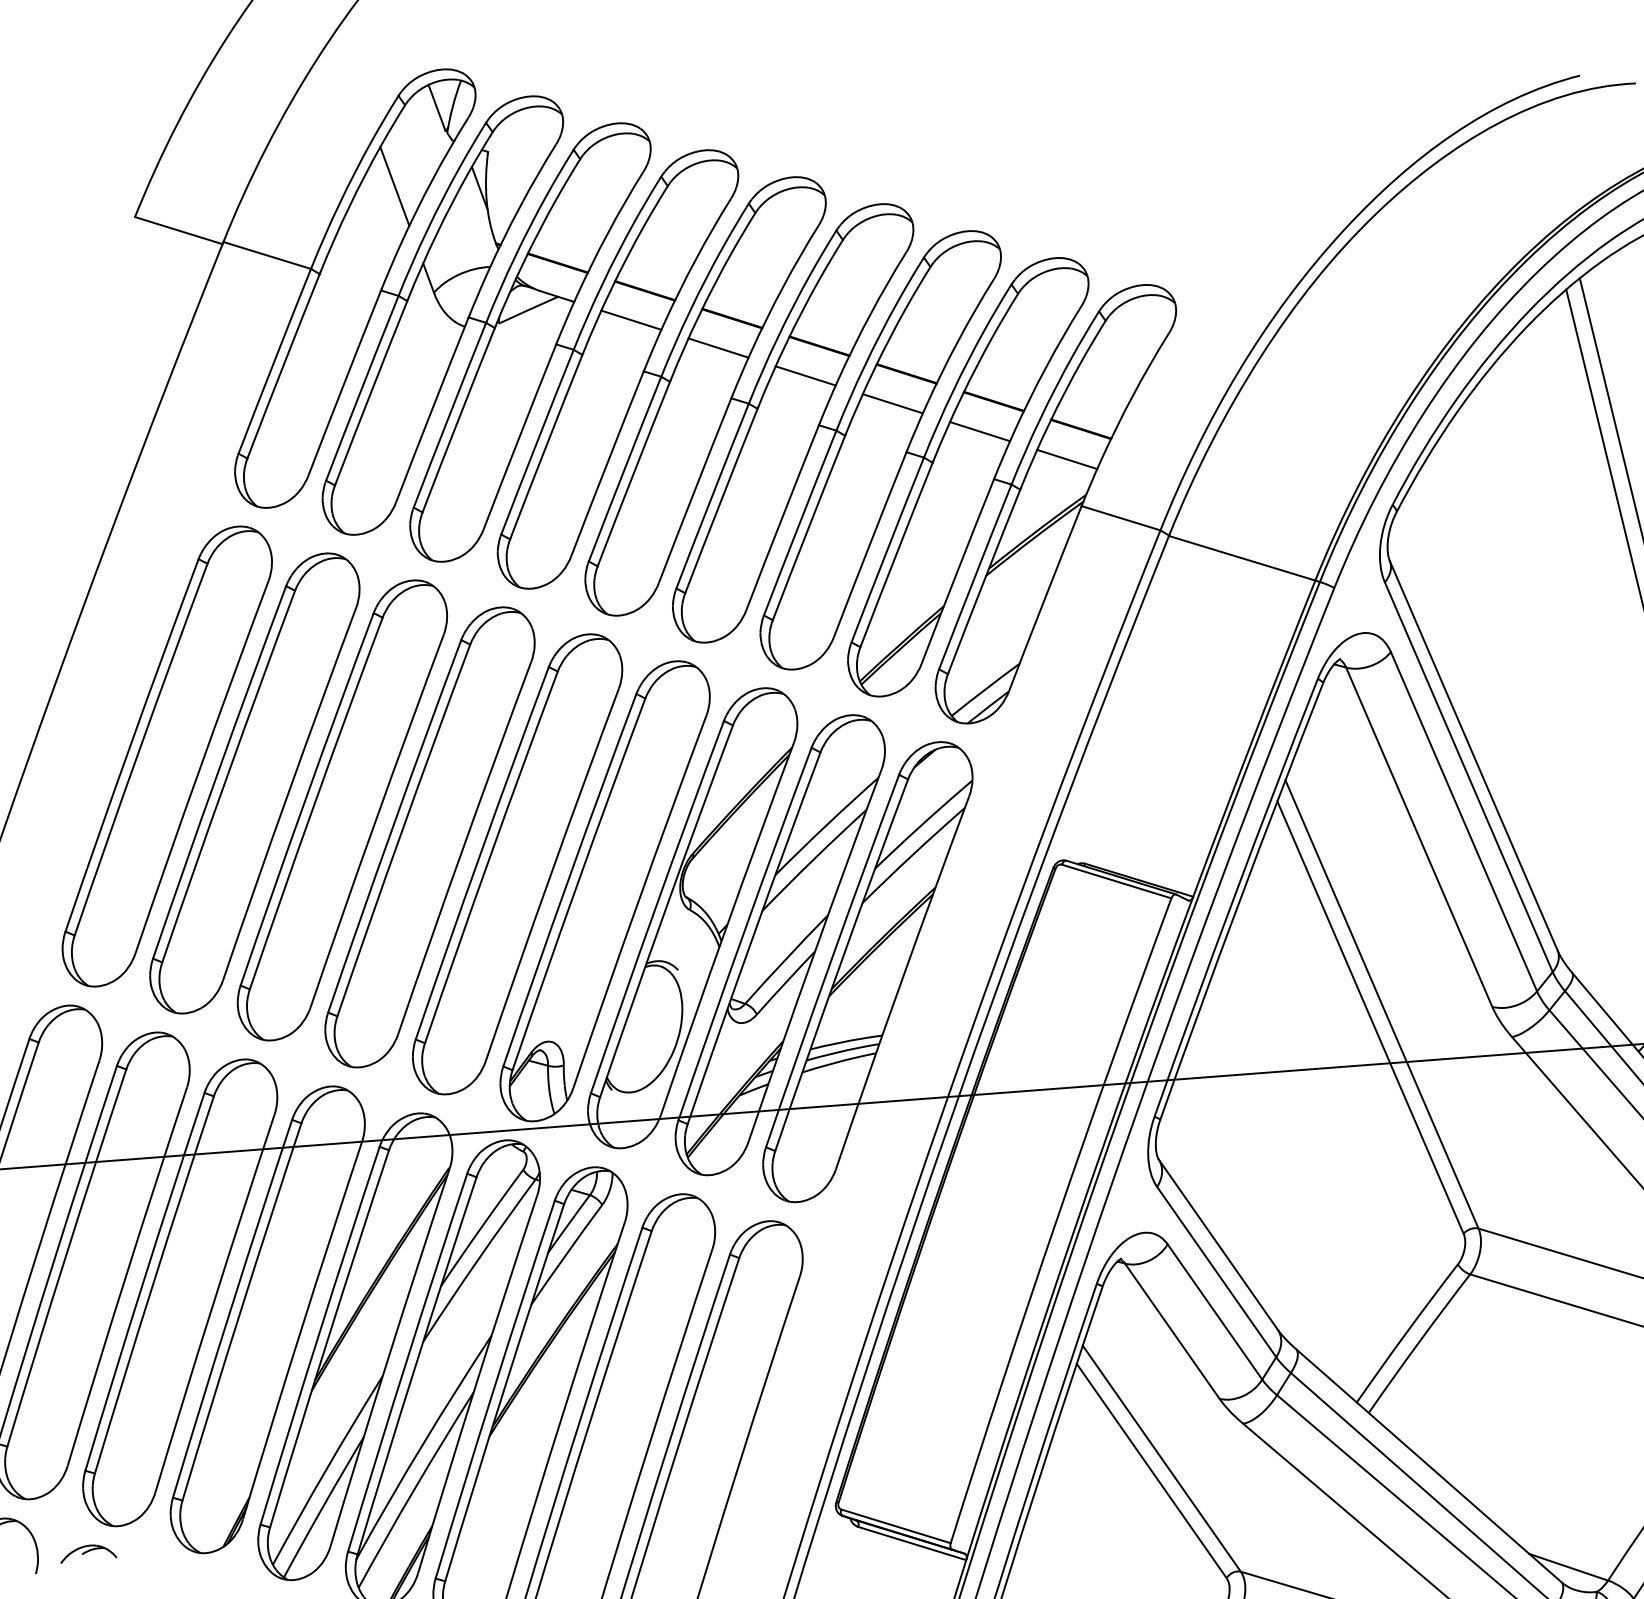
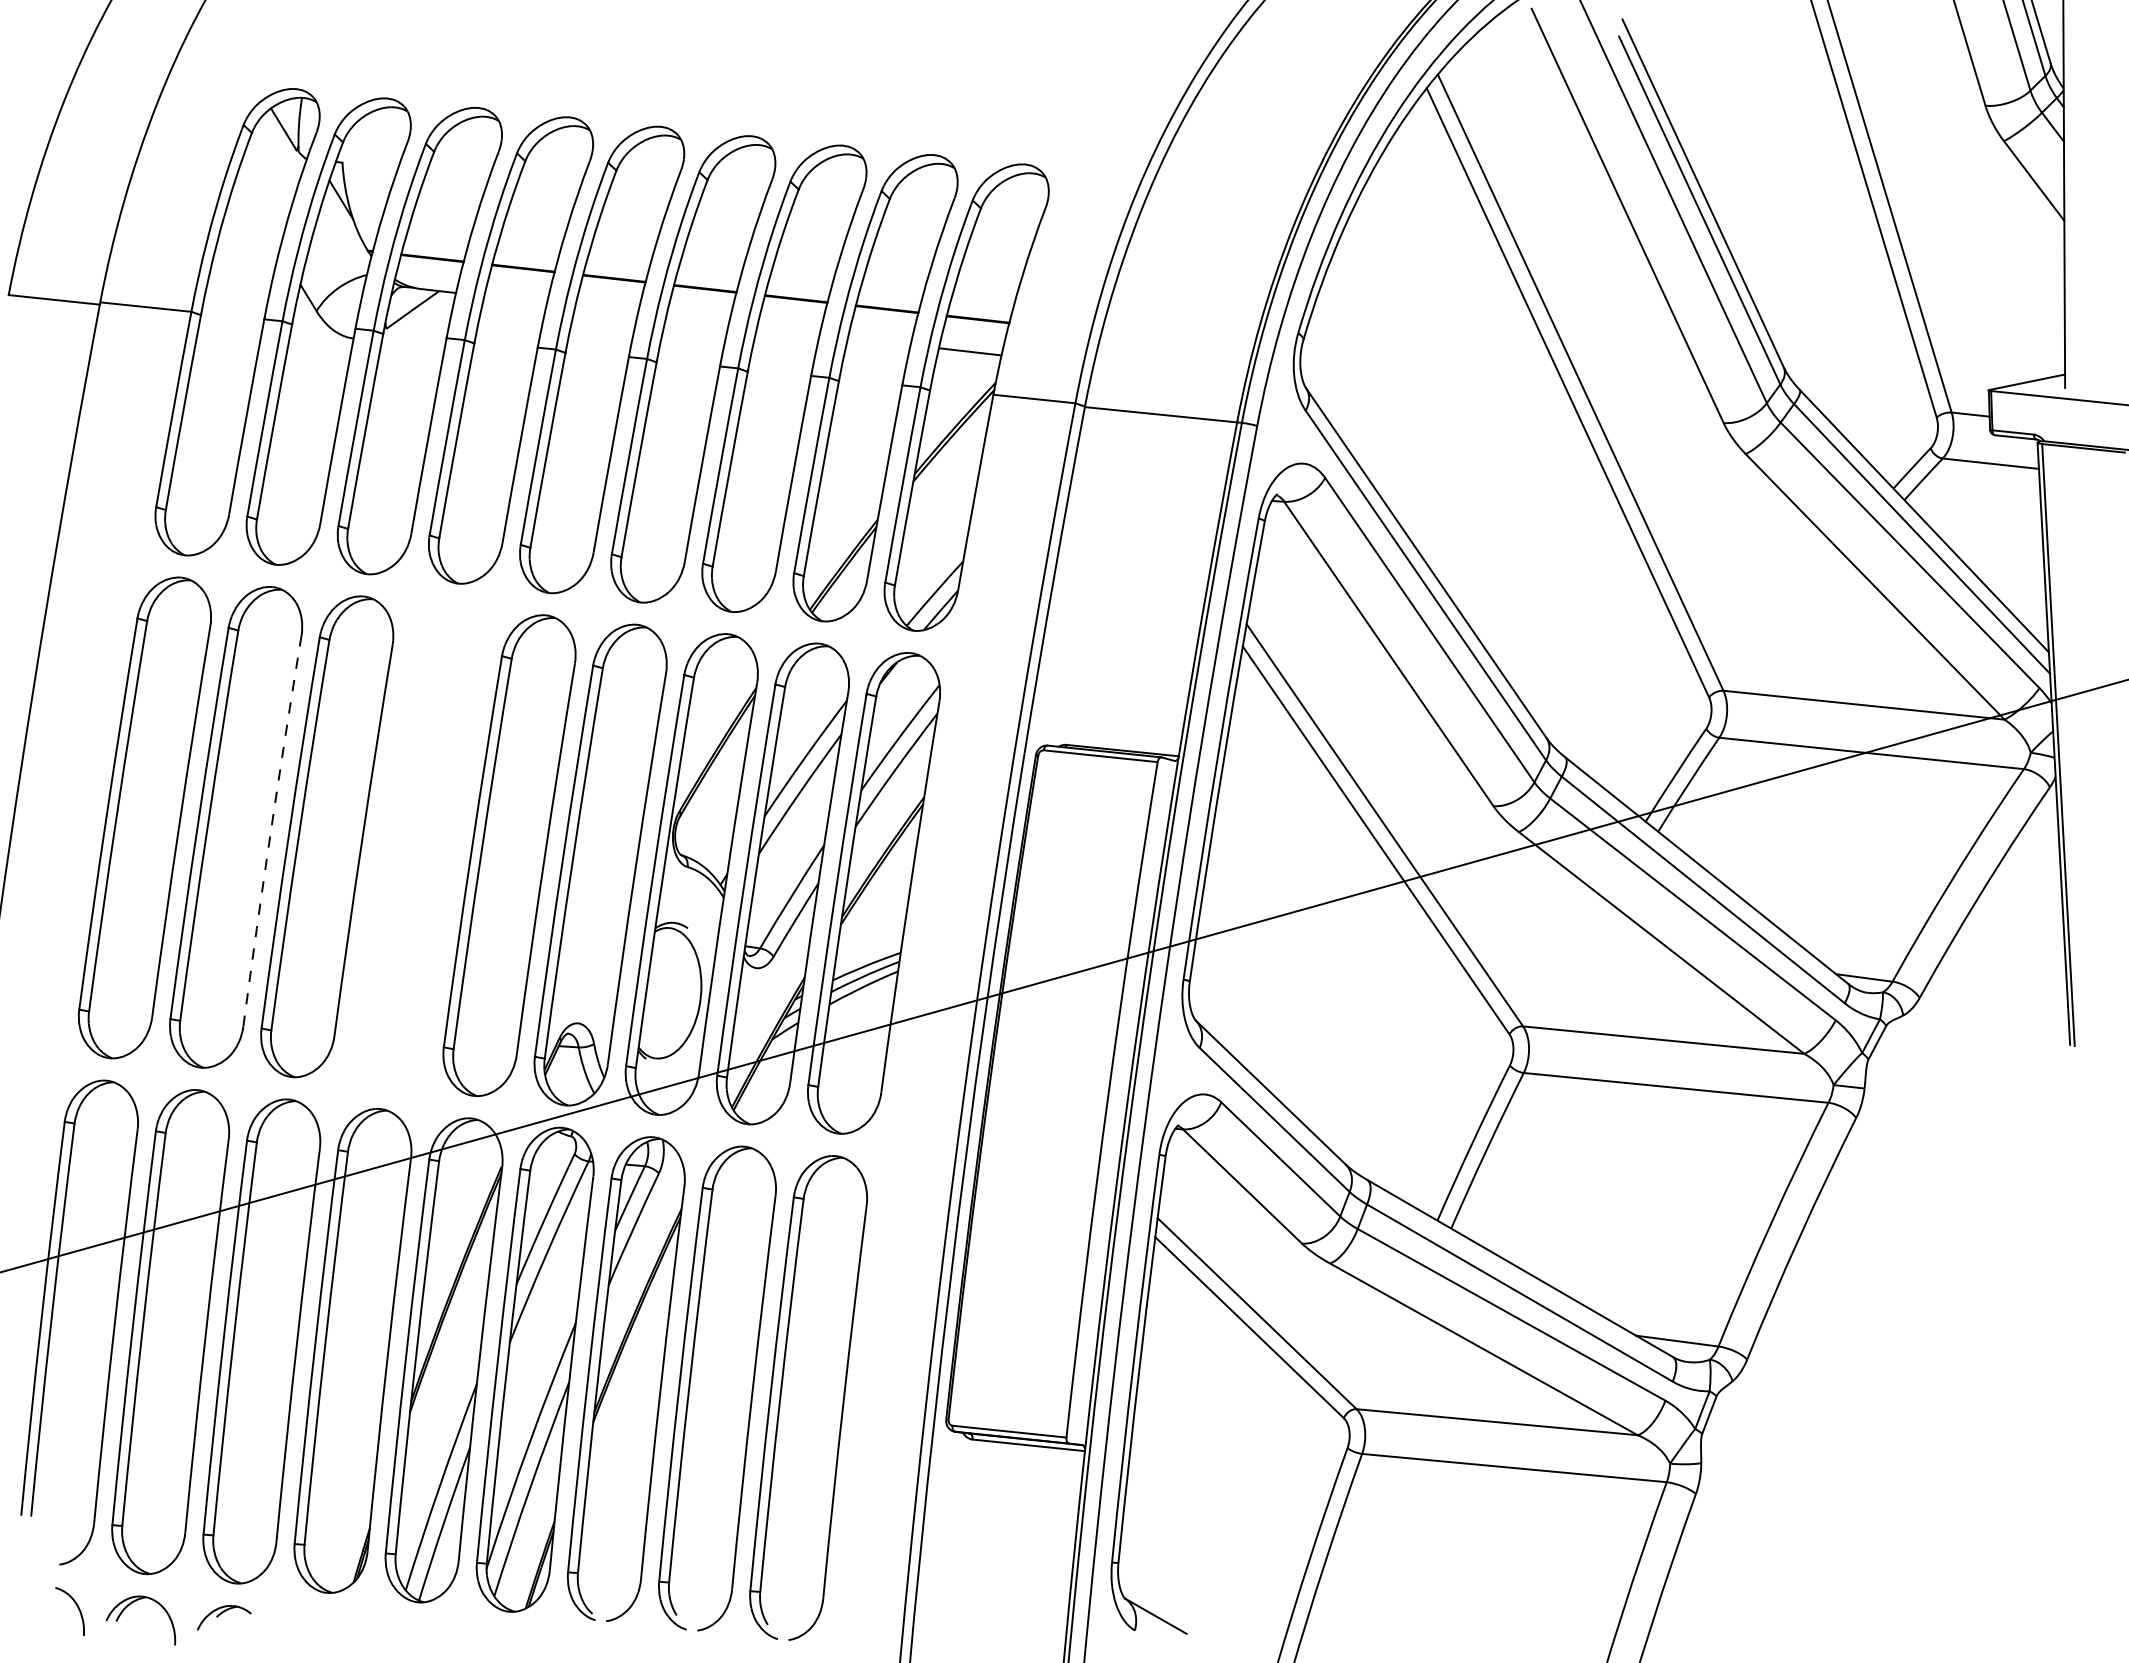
line: (394, 186) -> (257, 214), removed
line: (631, 319) -> (515, 299), removed
line: (718, 347) -> (606, 309), removed
line: (805, 375) -> (697, 320), removed
line: (893, 403) -> (788, 330), removed
line: (979, 431) -> (878, 341), removed
arc: (288, 793) -> (271, 830), solid -> dashed
part: (430, 836) -> (418, 845), removed

